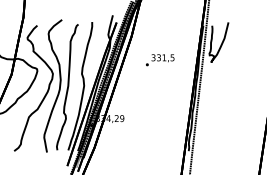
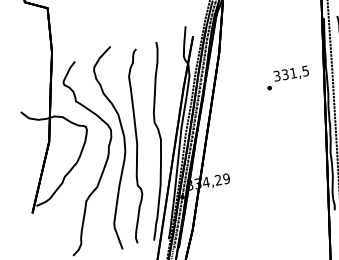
text: (160, 60) -> (288, 78), moved

